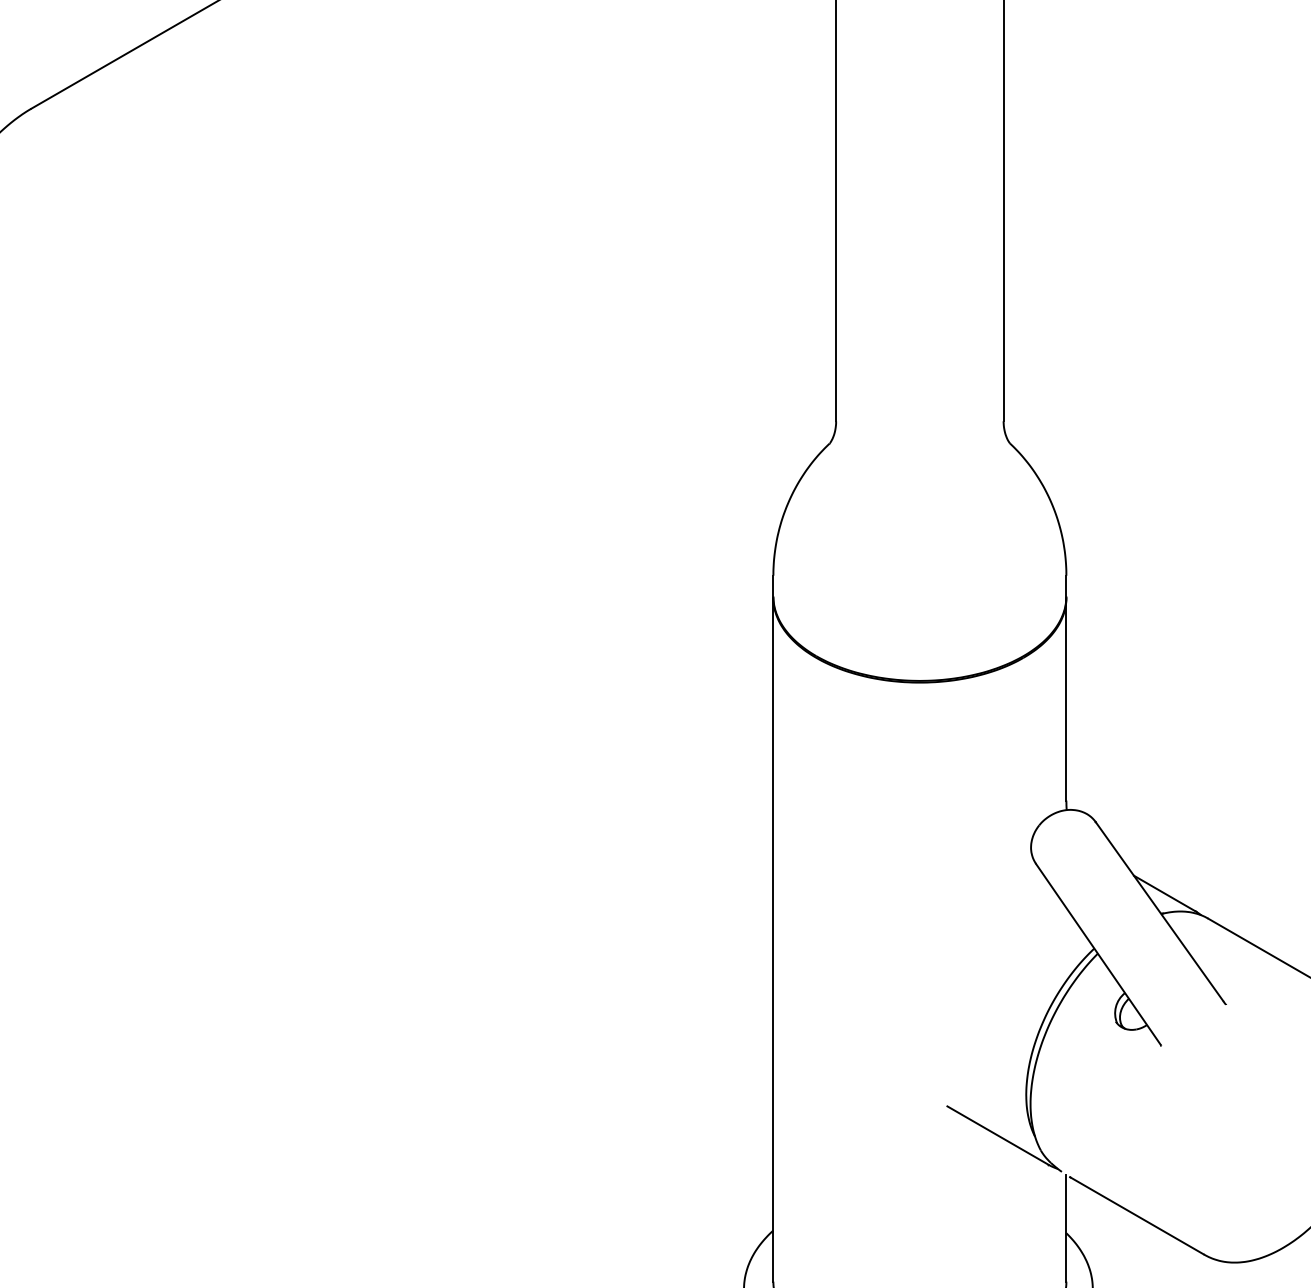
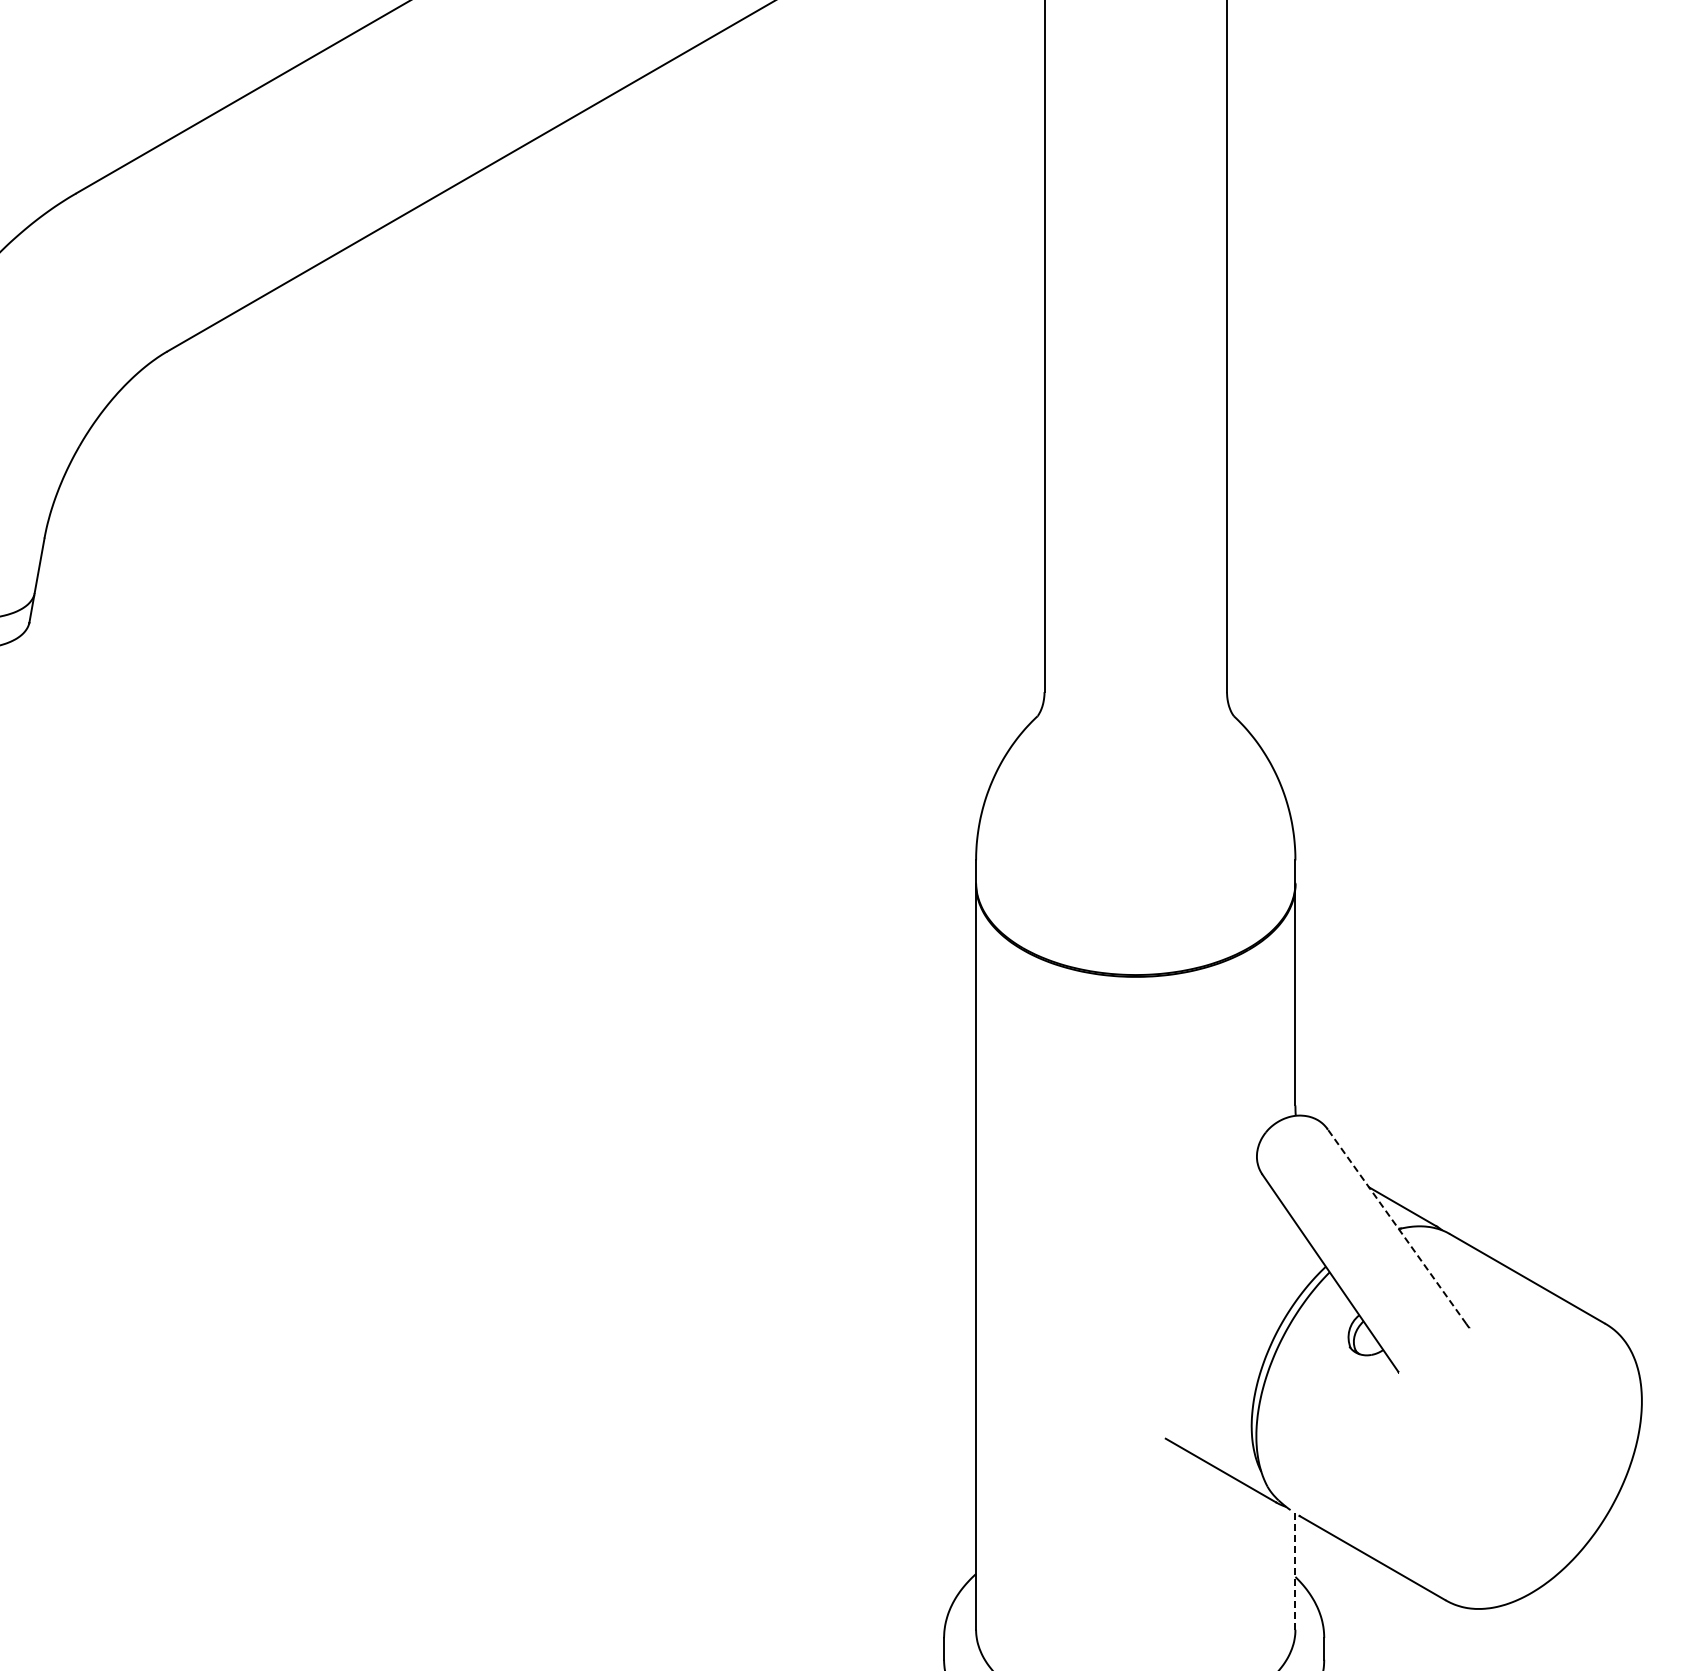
line: (1159, 911) -> (1396, 1226), solid -> dashed
line: (1066, 1228) -> (1295, 1571), solid -> dashed

